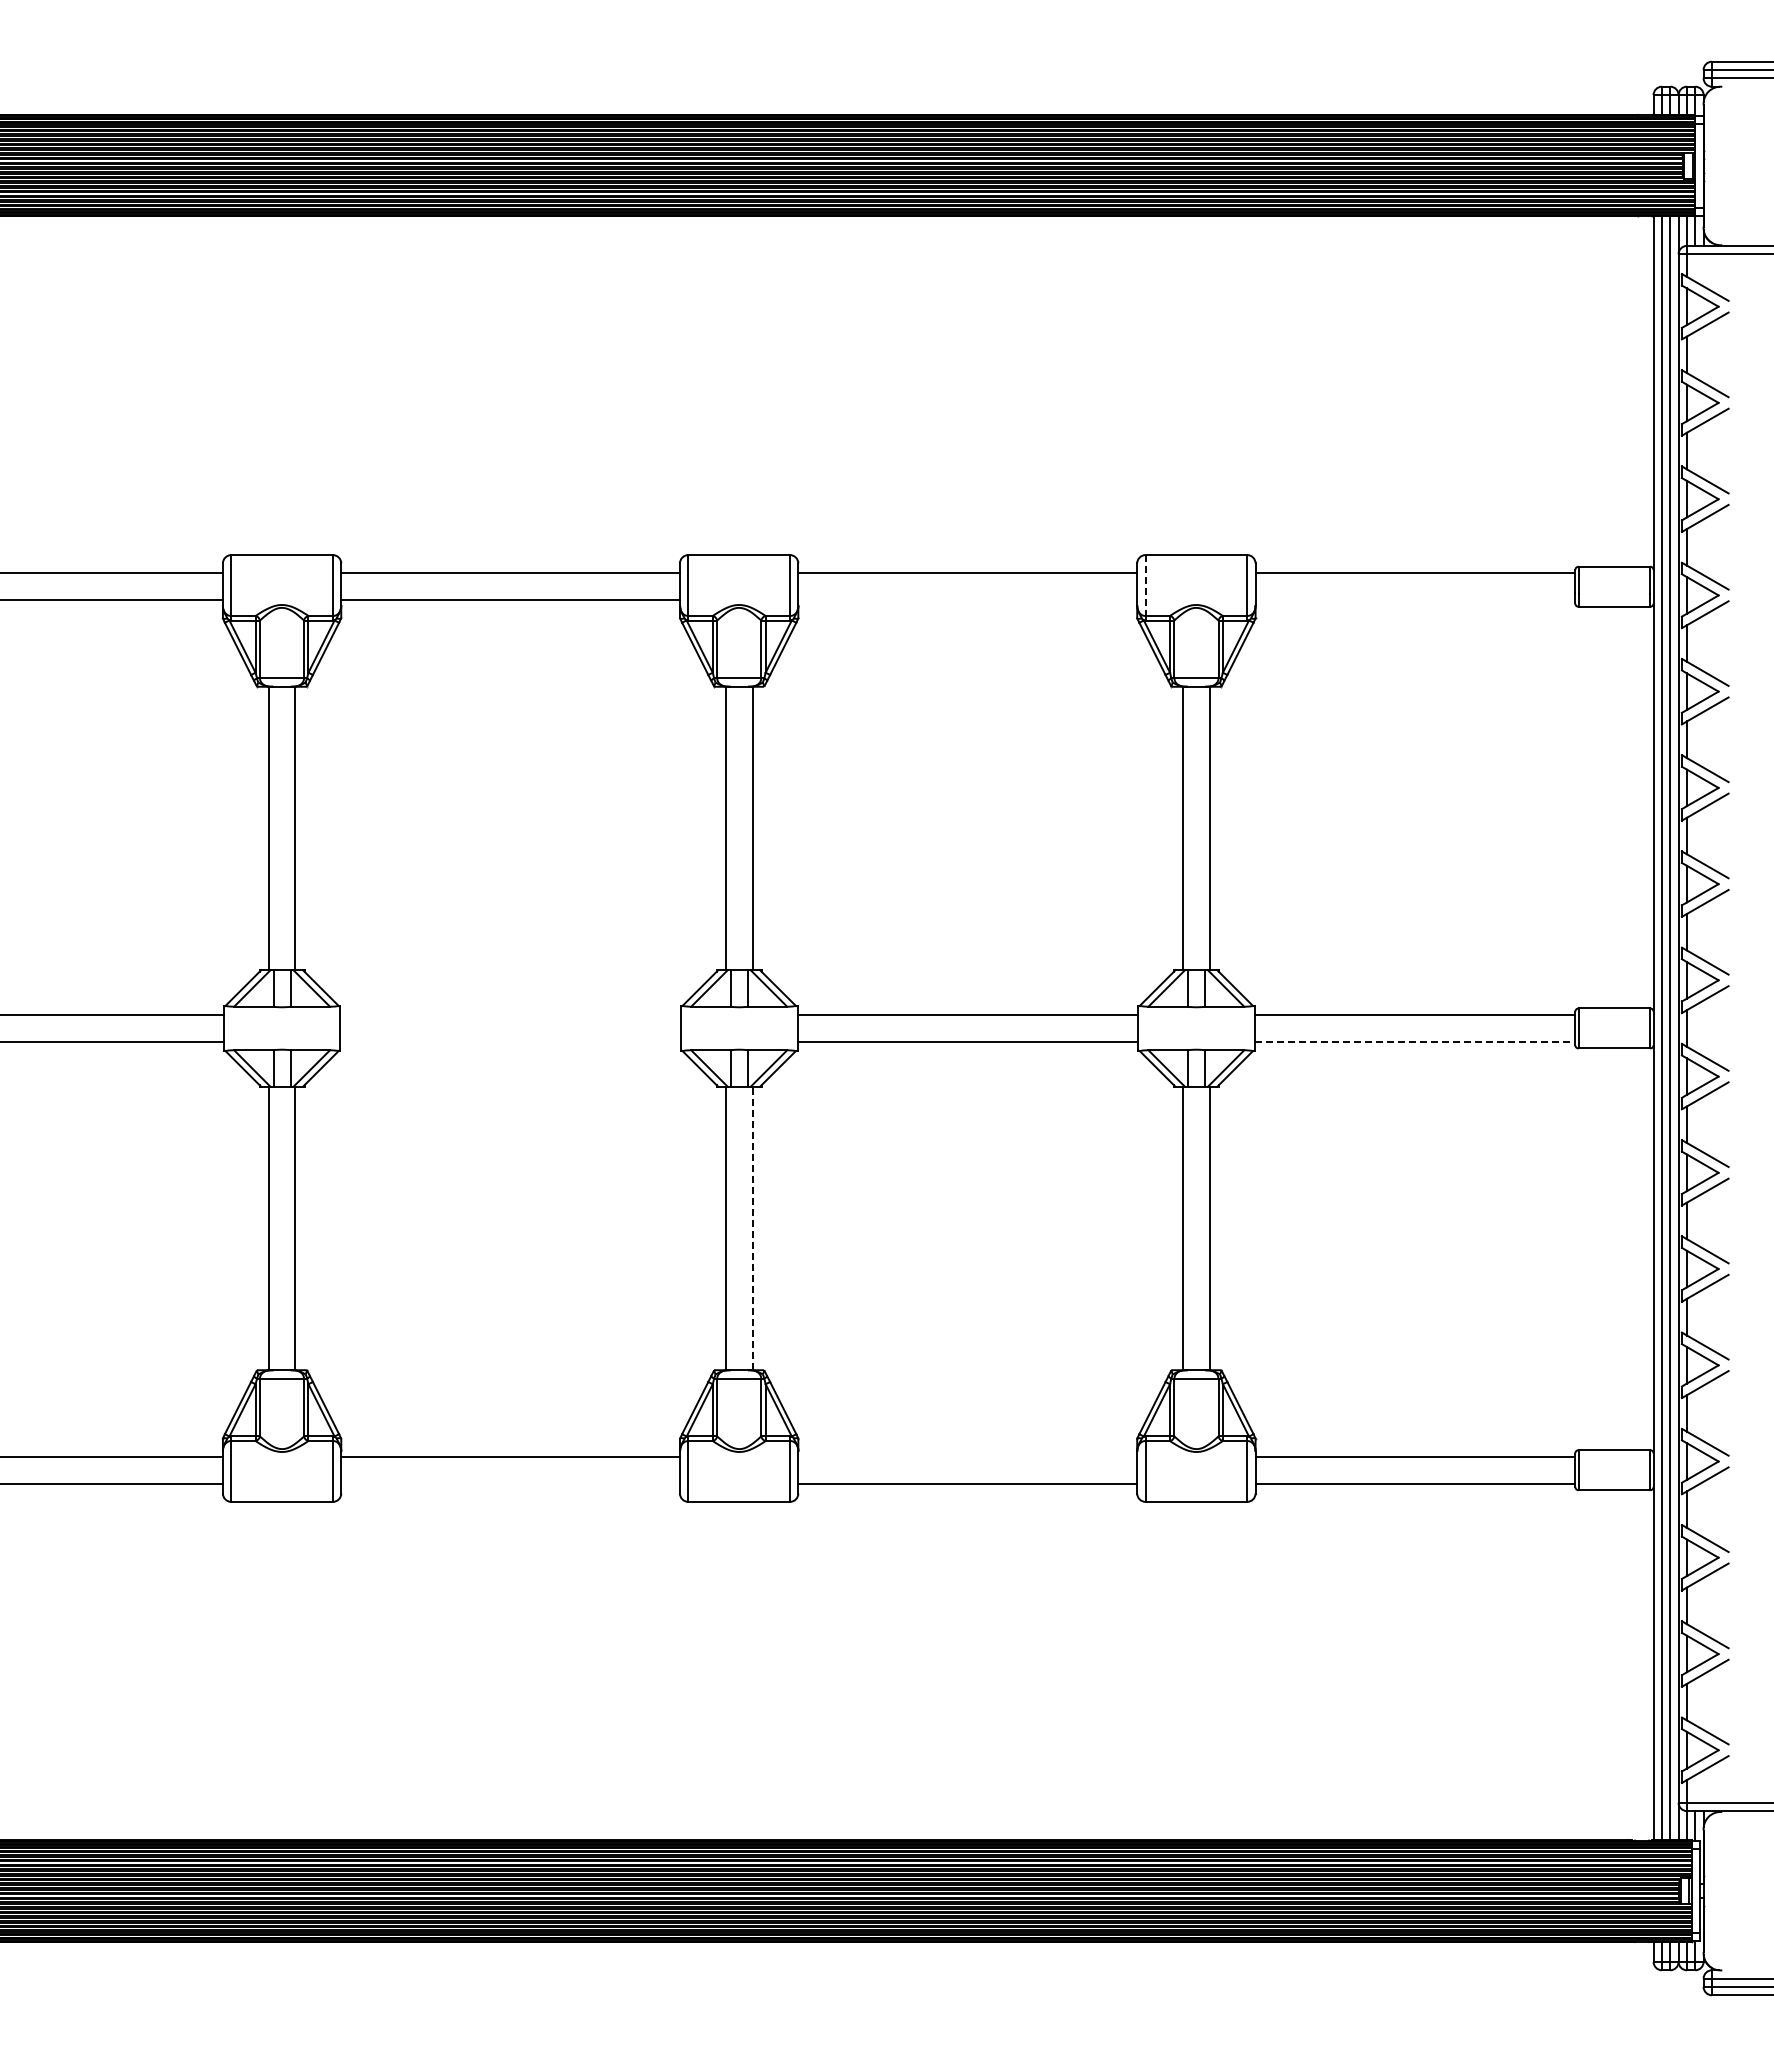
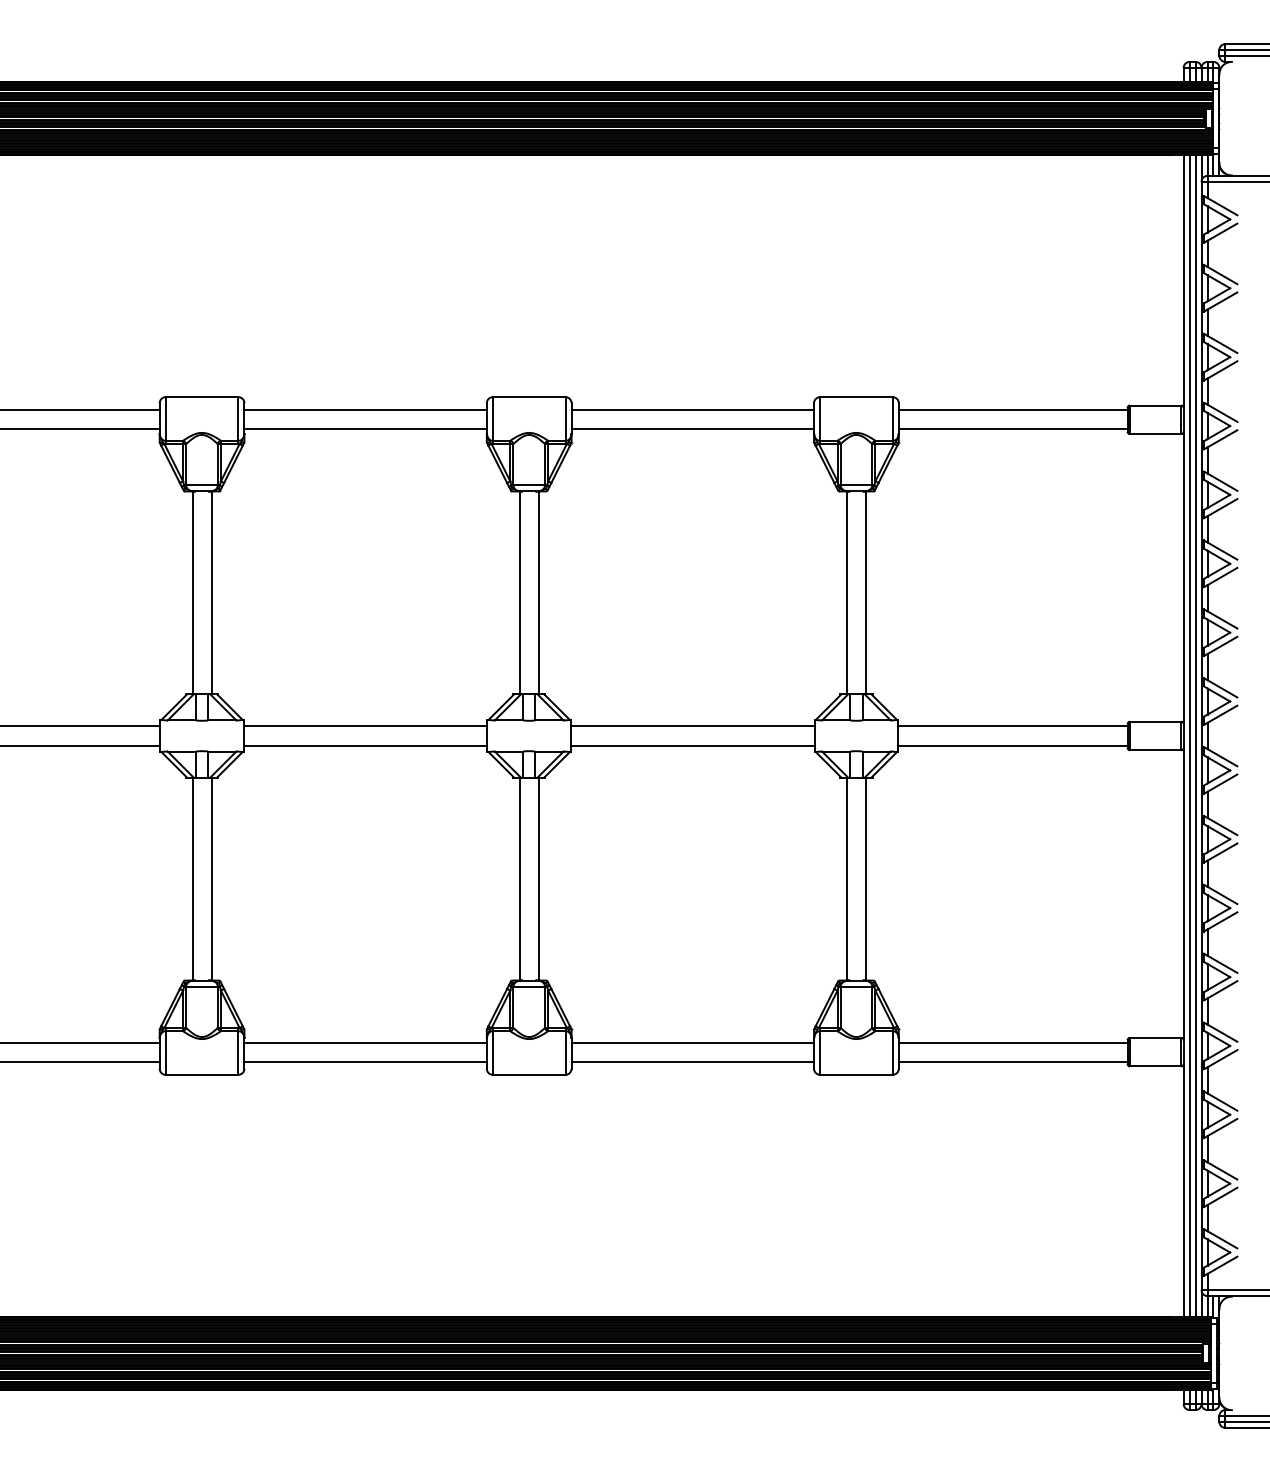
line: (1145, 586) -> (820, 419), dashed -> solid
line: (967, 600) -> (692, 429), added
line: (1415, 600) -> (1013, 429), added
line: (510, 1015) -> (365, 726), added
line: (510, 1041) -> (365, 745), added
line: (1415, 1041) -> (1013, 745), dashed -> solid
line: (752, 1228) -> (538, 879), dashed -> solid
line: (967, 1456) -> (692, 1042), added
line: (510, 1483) -> (365, 1061), added

